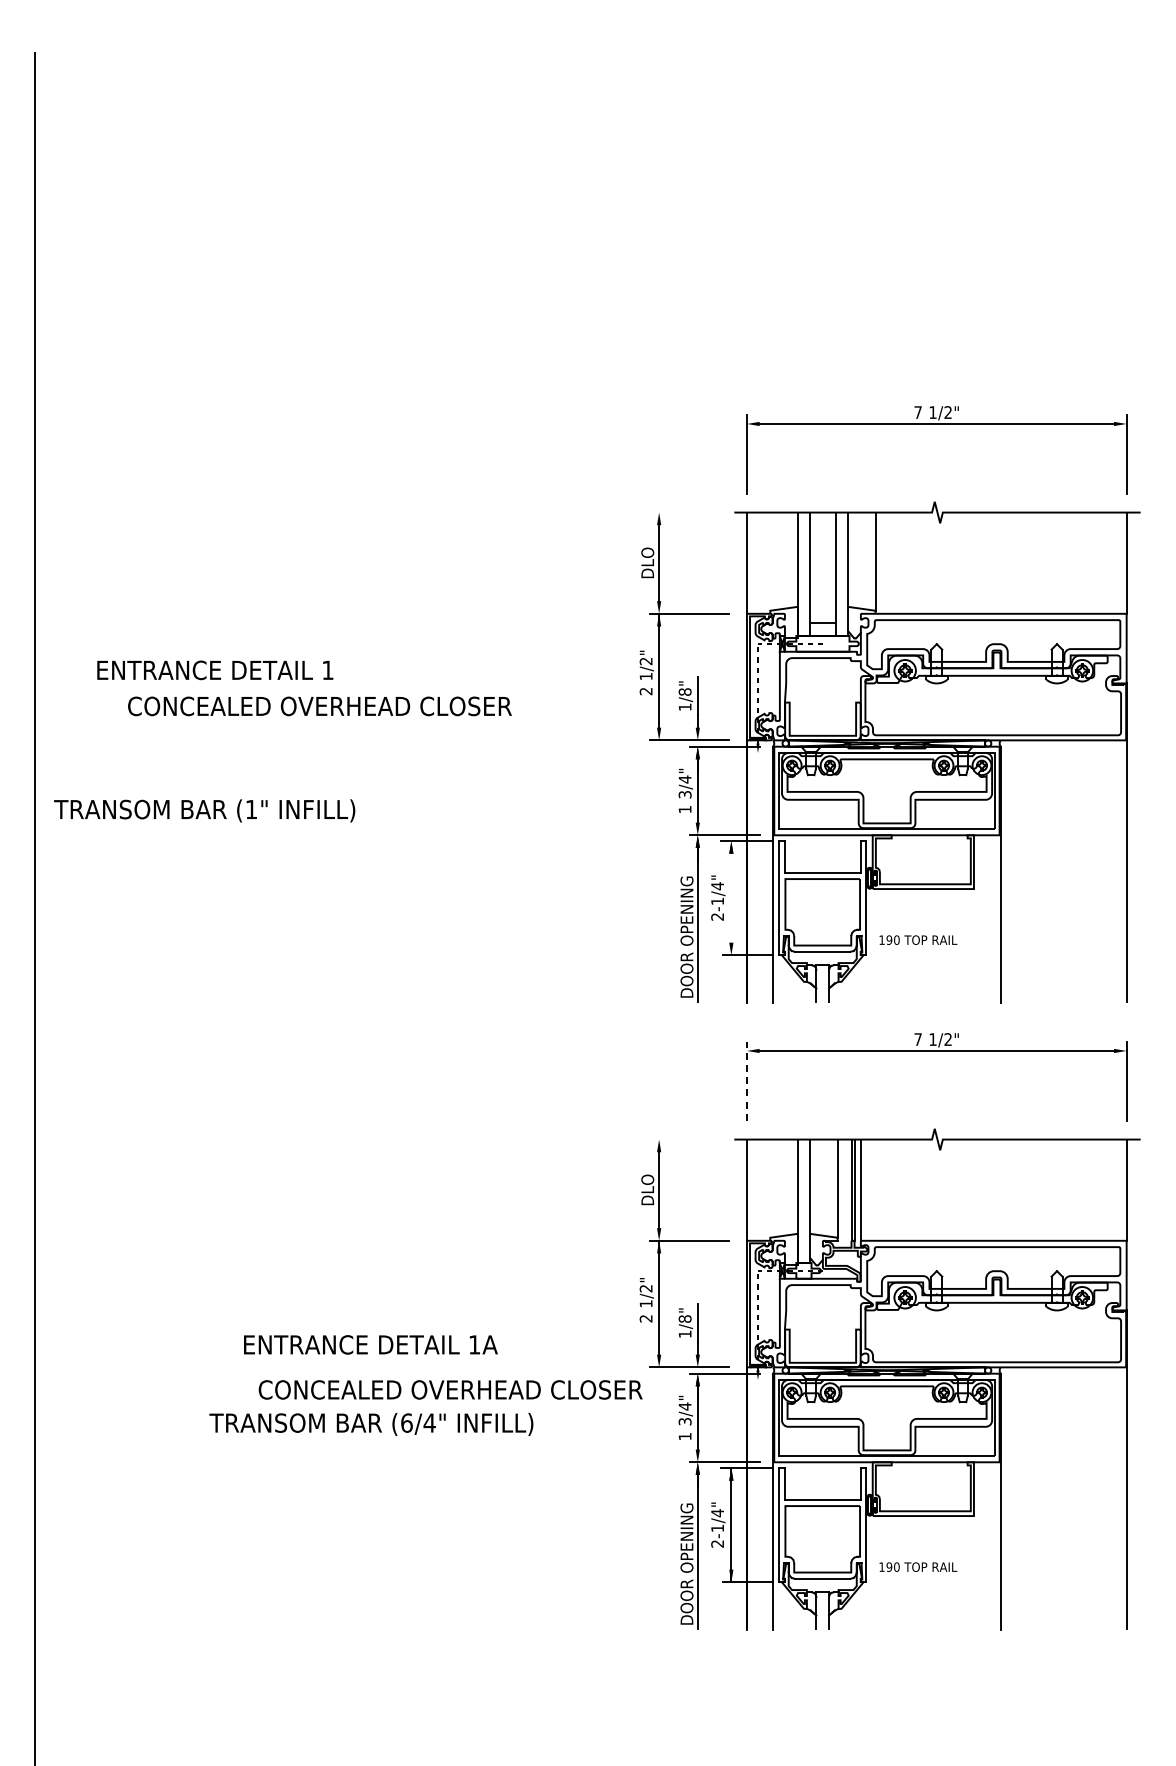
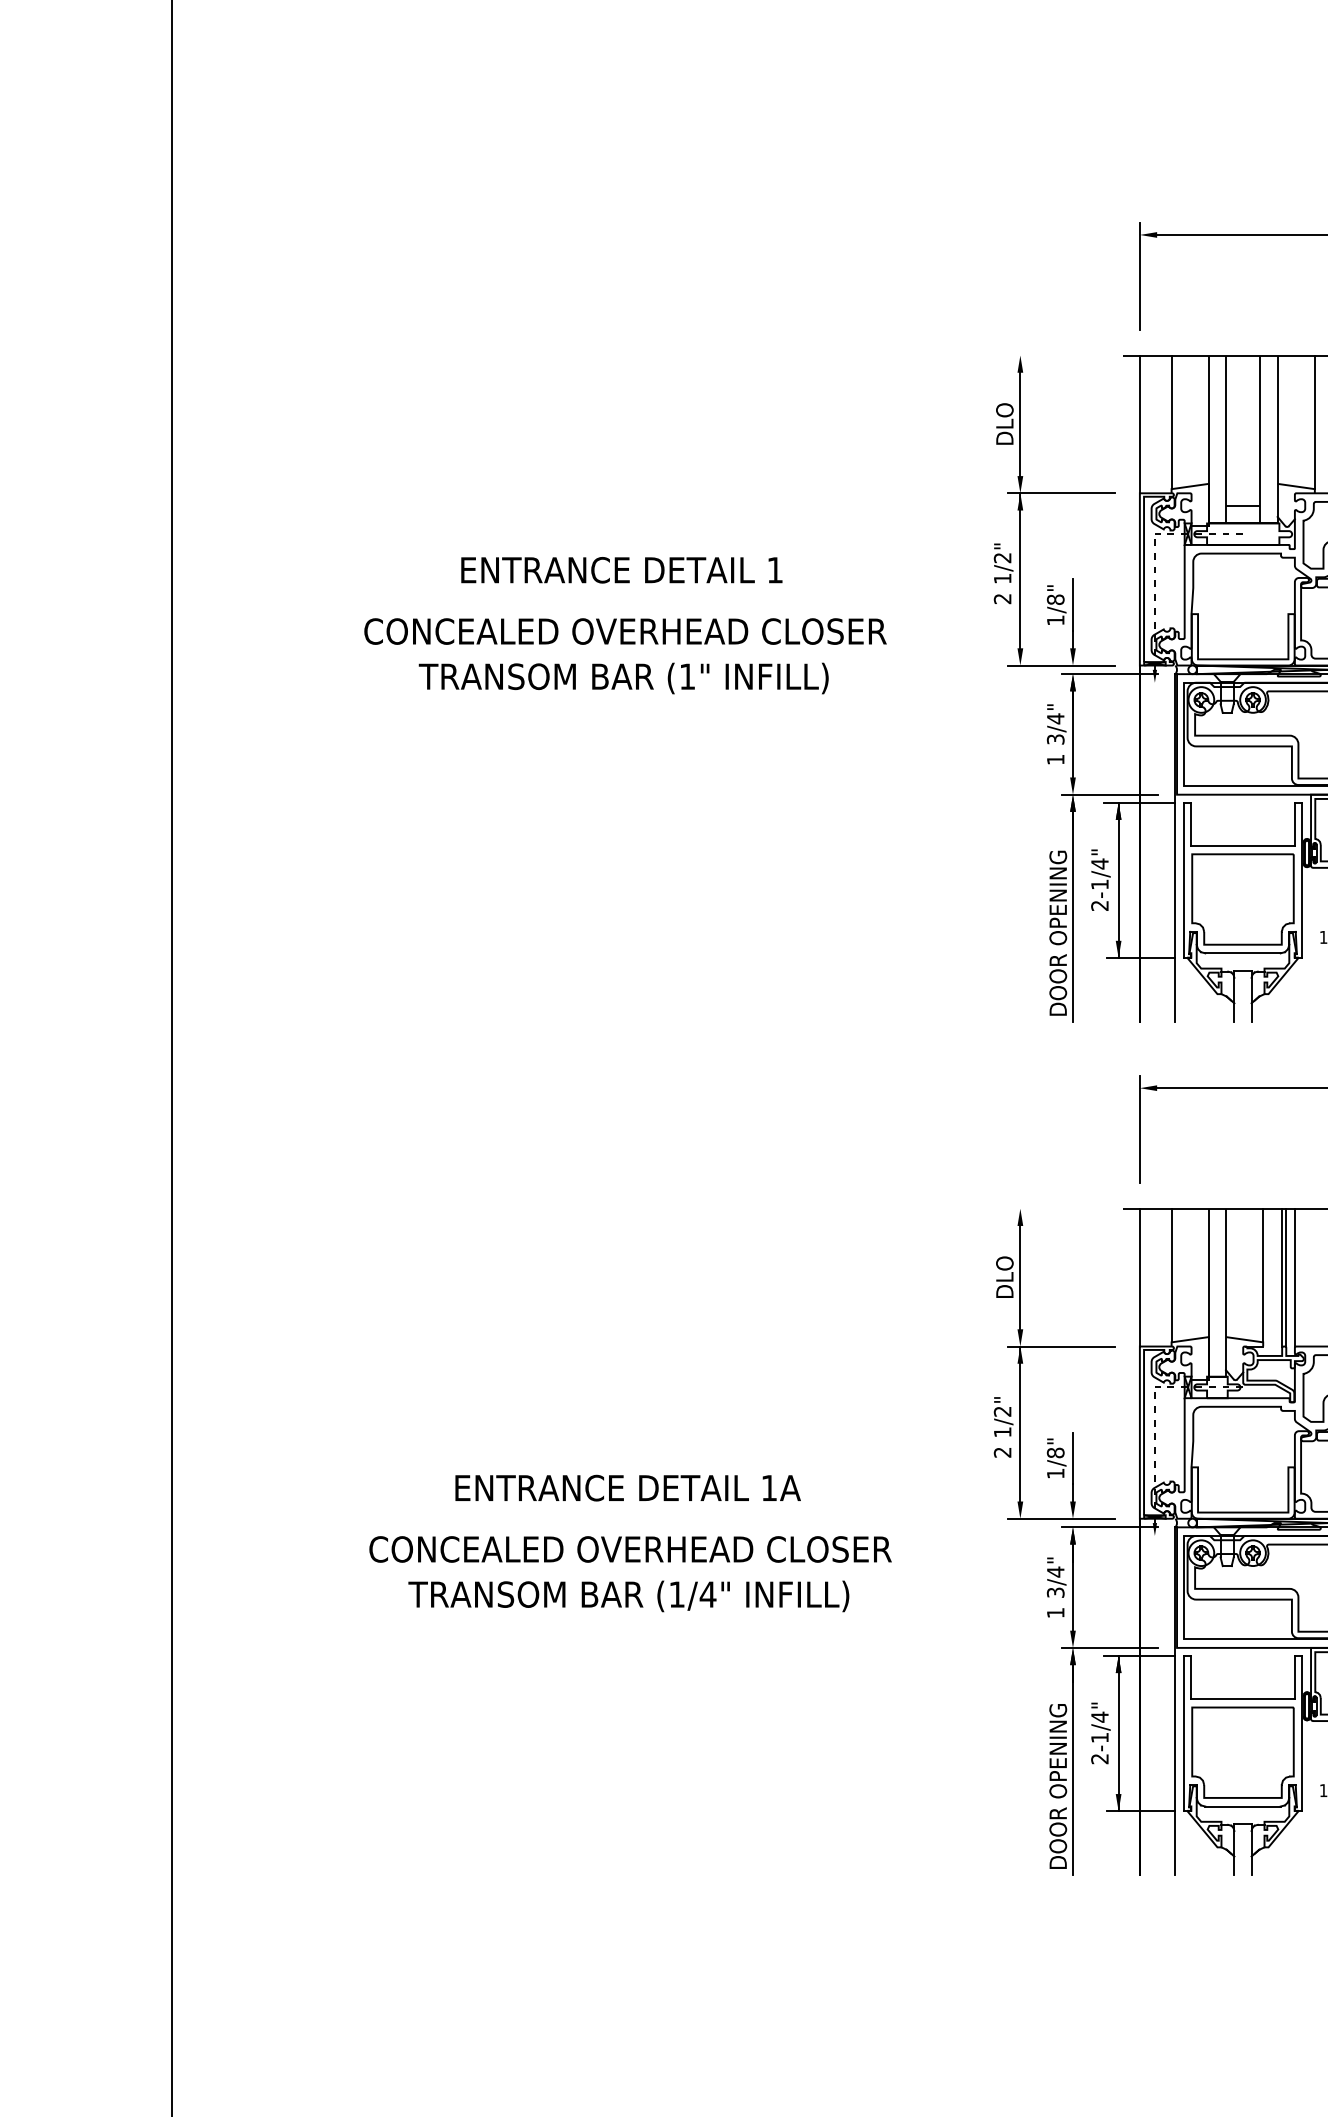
line: (770, 561) -> (1171, 422), added
text: (215, 670) -> (622, 570), moved
text: (319, 706) -> (624, 631), moved
text: (204, 810) -> (623, 677), moved
line: (731, 898) -> (1118, 880), added
line: (746, 1080) -> (1139, 1128), dashed -> solid
line: (770, 1188) -> (1171, 1275), added
text: (450, 1389) -> (630, 1548), moved
text: (406, 1422) -> (676, 1593), (6/4" -> (1/4"

